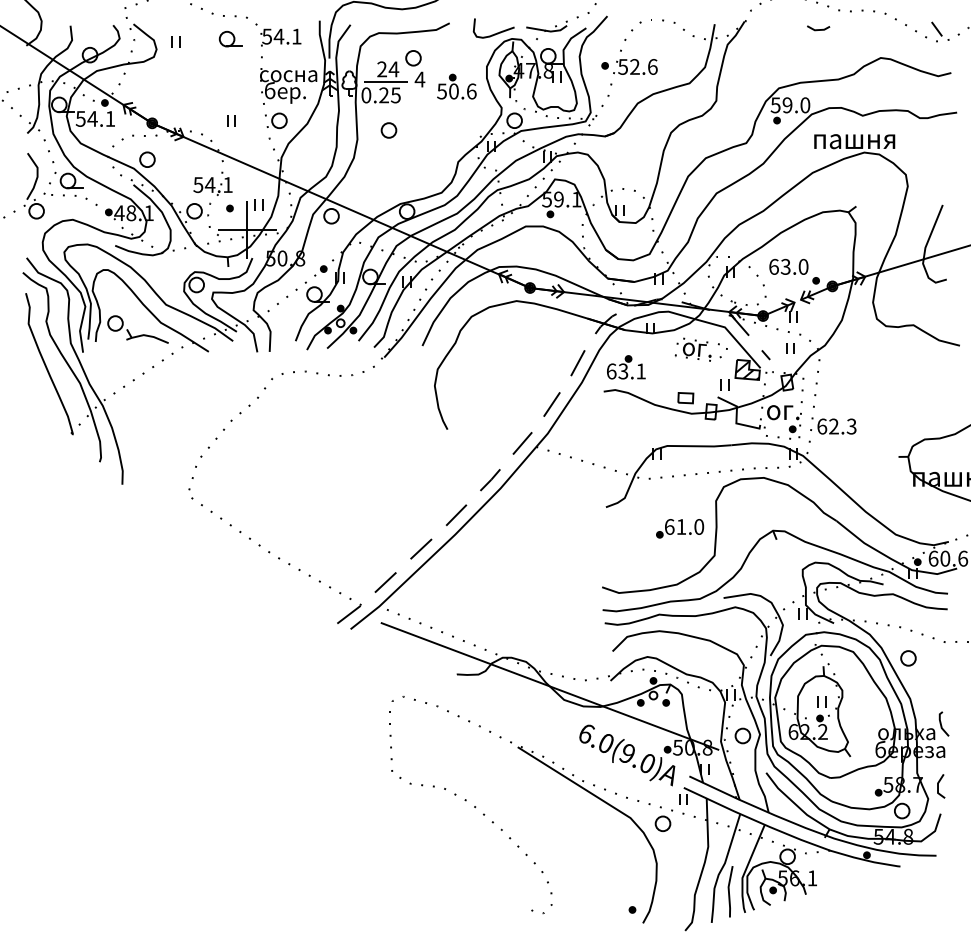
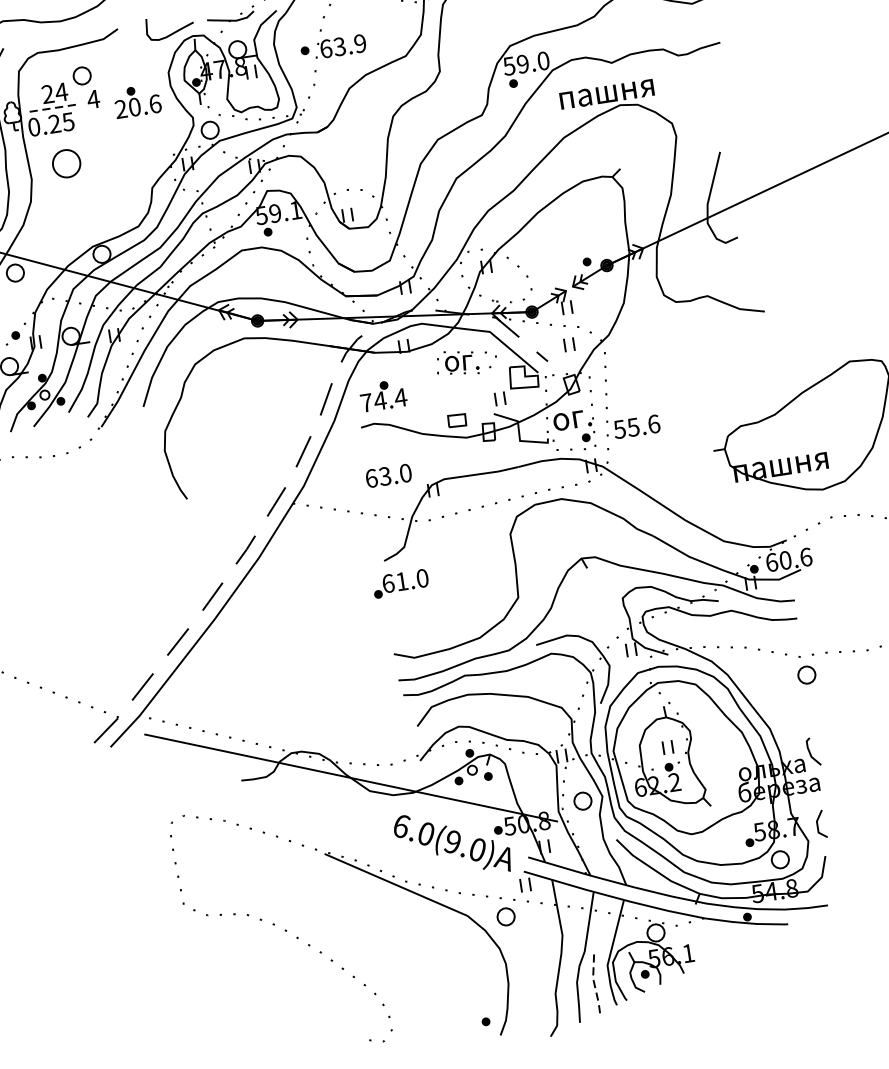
text: (637, 66) -> (342, 45), 52.6 -> 63.9
line: (386, 81) -> (55, 107), solid -> dashed
text: (441, 91) -> (120, 109), 50.6 -> 20.6
part: (388, 130) -> (66, 163), size x1.6
text: (788, 266) -> (388, 475), moved
hatch: (747, 370) -> (523, 377), removed
text: (626, 371) -> (383, 400), 63.1 -> 74.4
text: (836, 426) -> (636, 426), 62.3 -> 55.6
part: (680, 528) -> (401, 583), moved
part: (908, 658) -> (806, 675), moved
line: (728, 891) -> (593, 983), solid -> dashed

